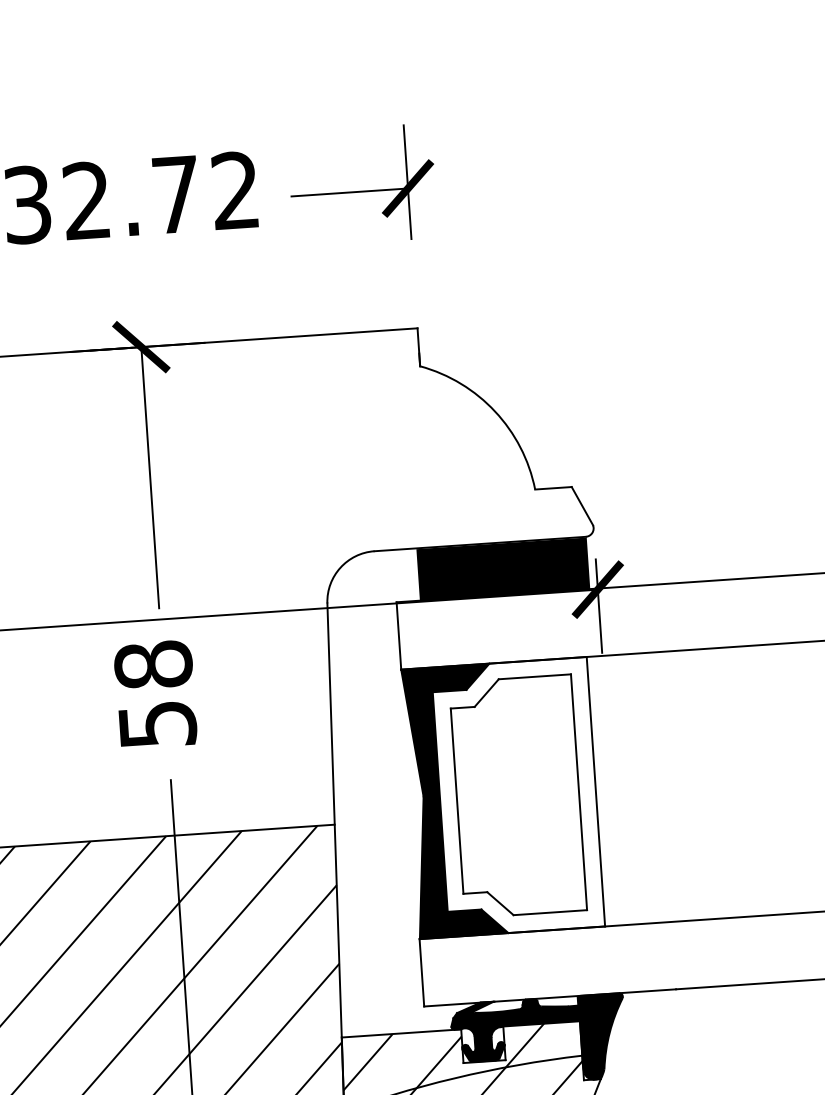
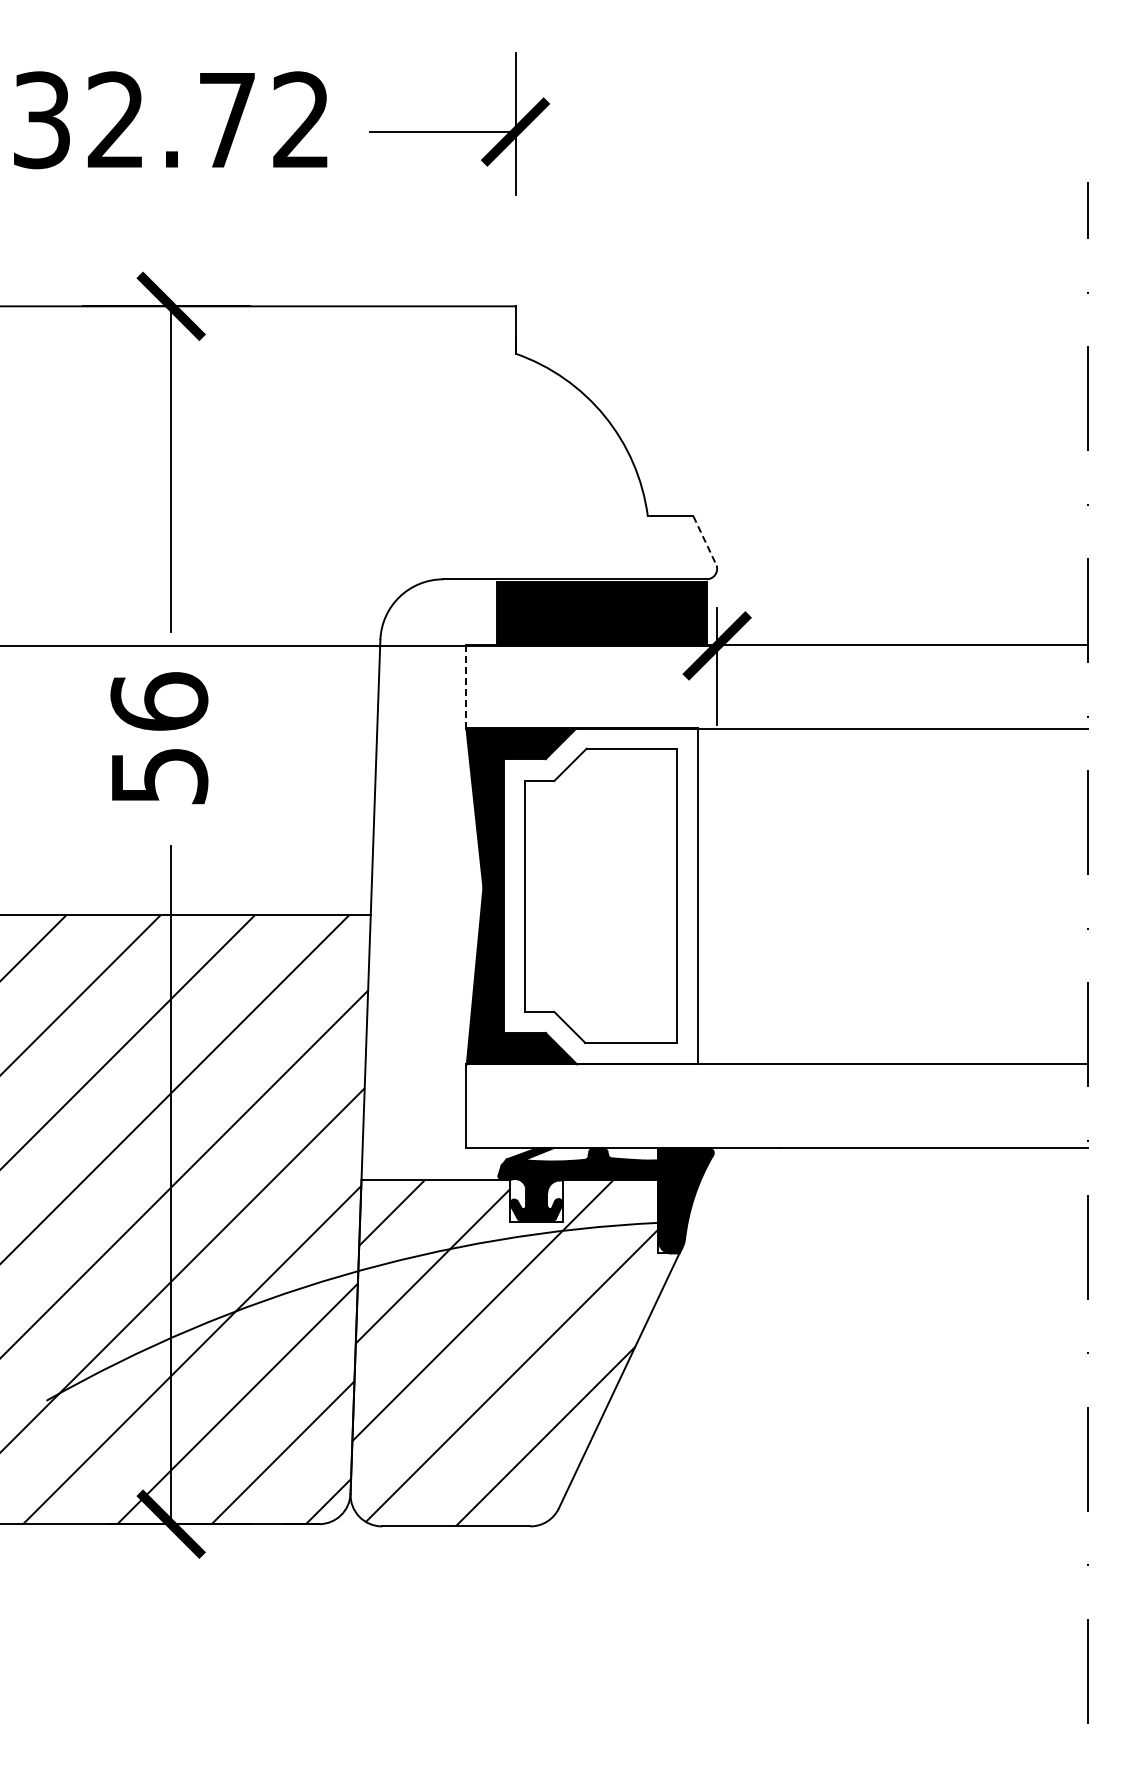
line: (582, 506) -> (705, 541), solid -> dashed
line: (399, 635) -> (466, 686), solid -> dashed
text: (153, 664) -> (159, 701), 58 -> 56

